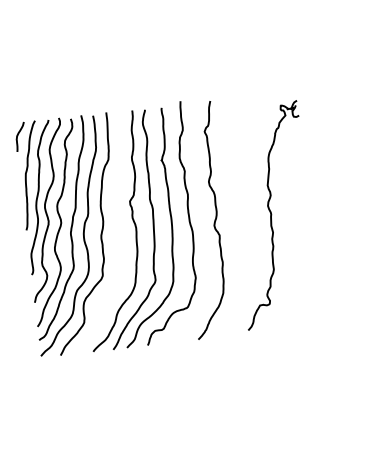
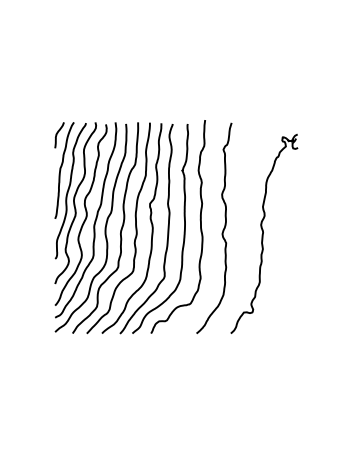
part: (272, 214) -> (264, 233), moved
curve: (116, 230) -> (135, 228), added

